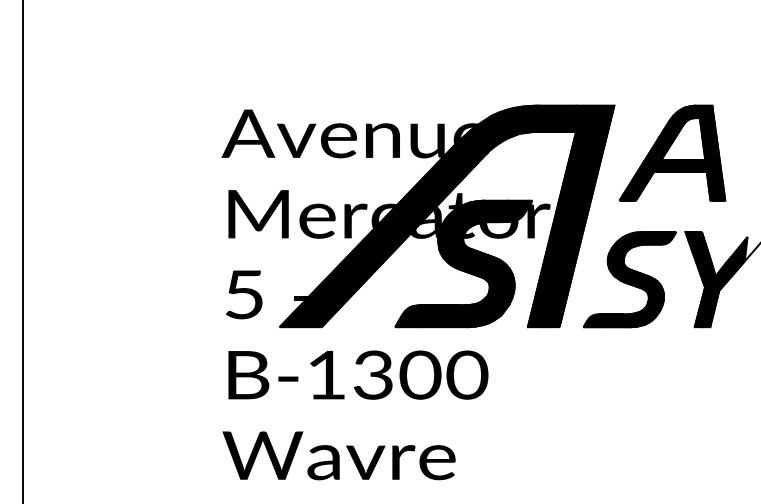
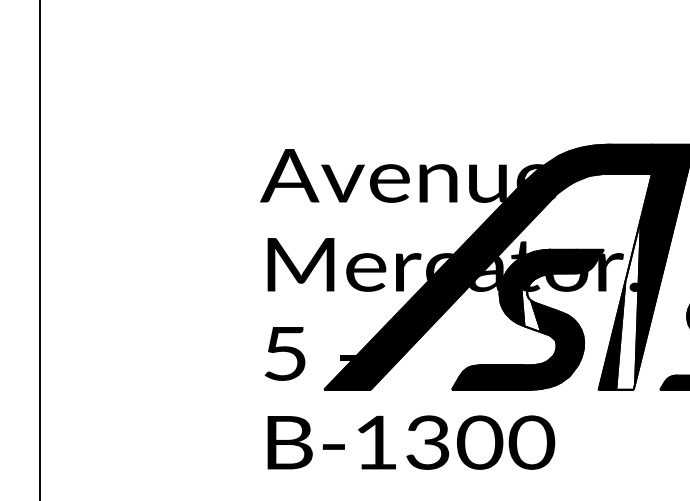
fill: (465, 240) -> (529, 293), removed
fill: (554, 249) -> (628, 303), removed

